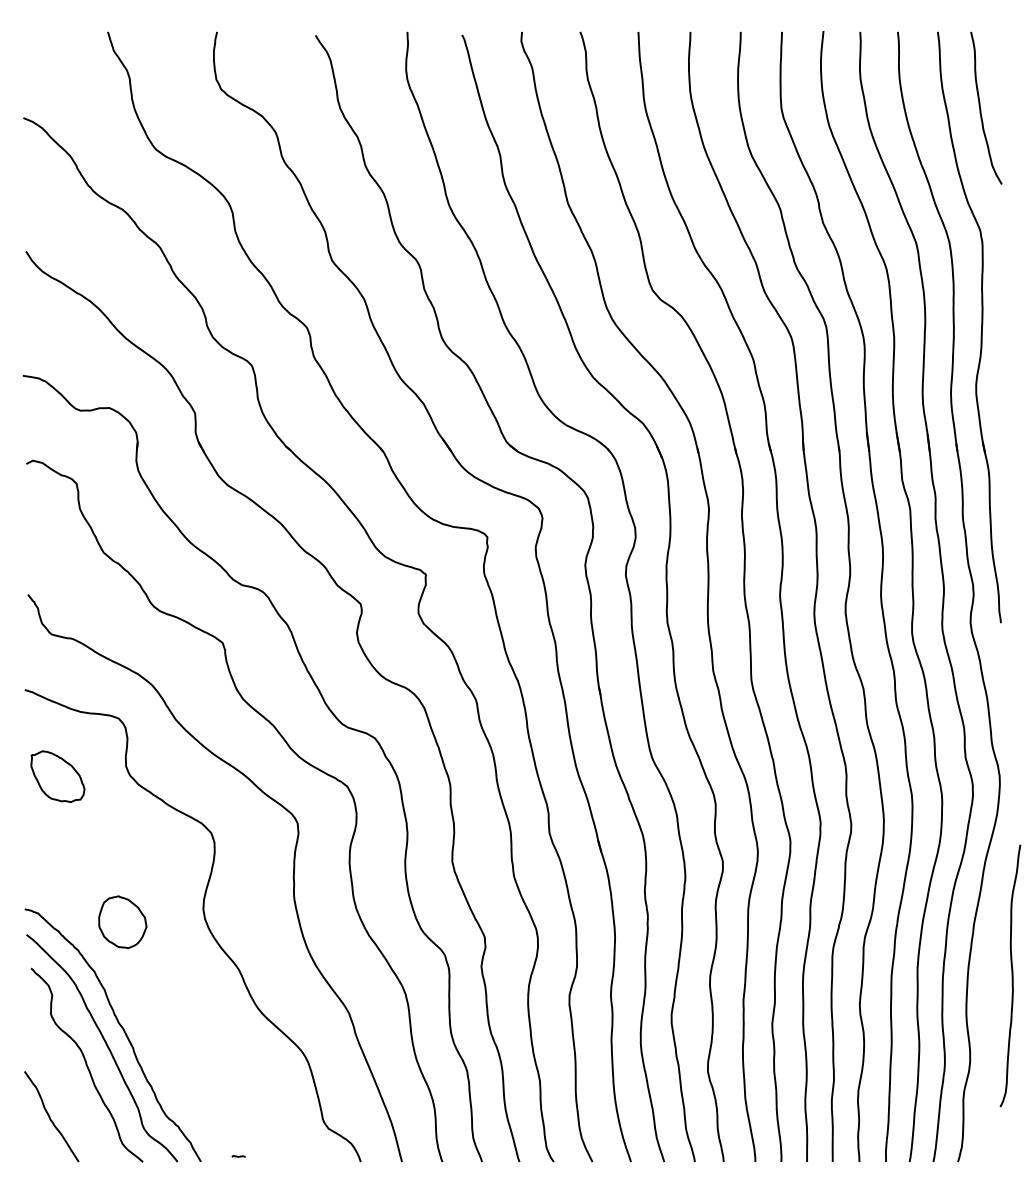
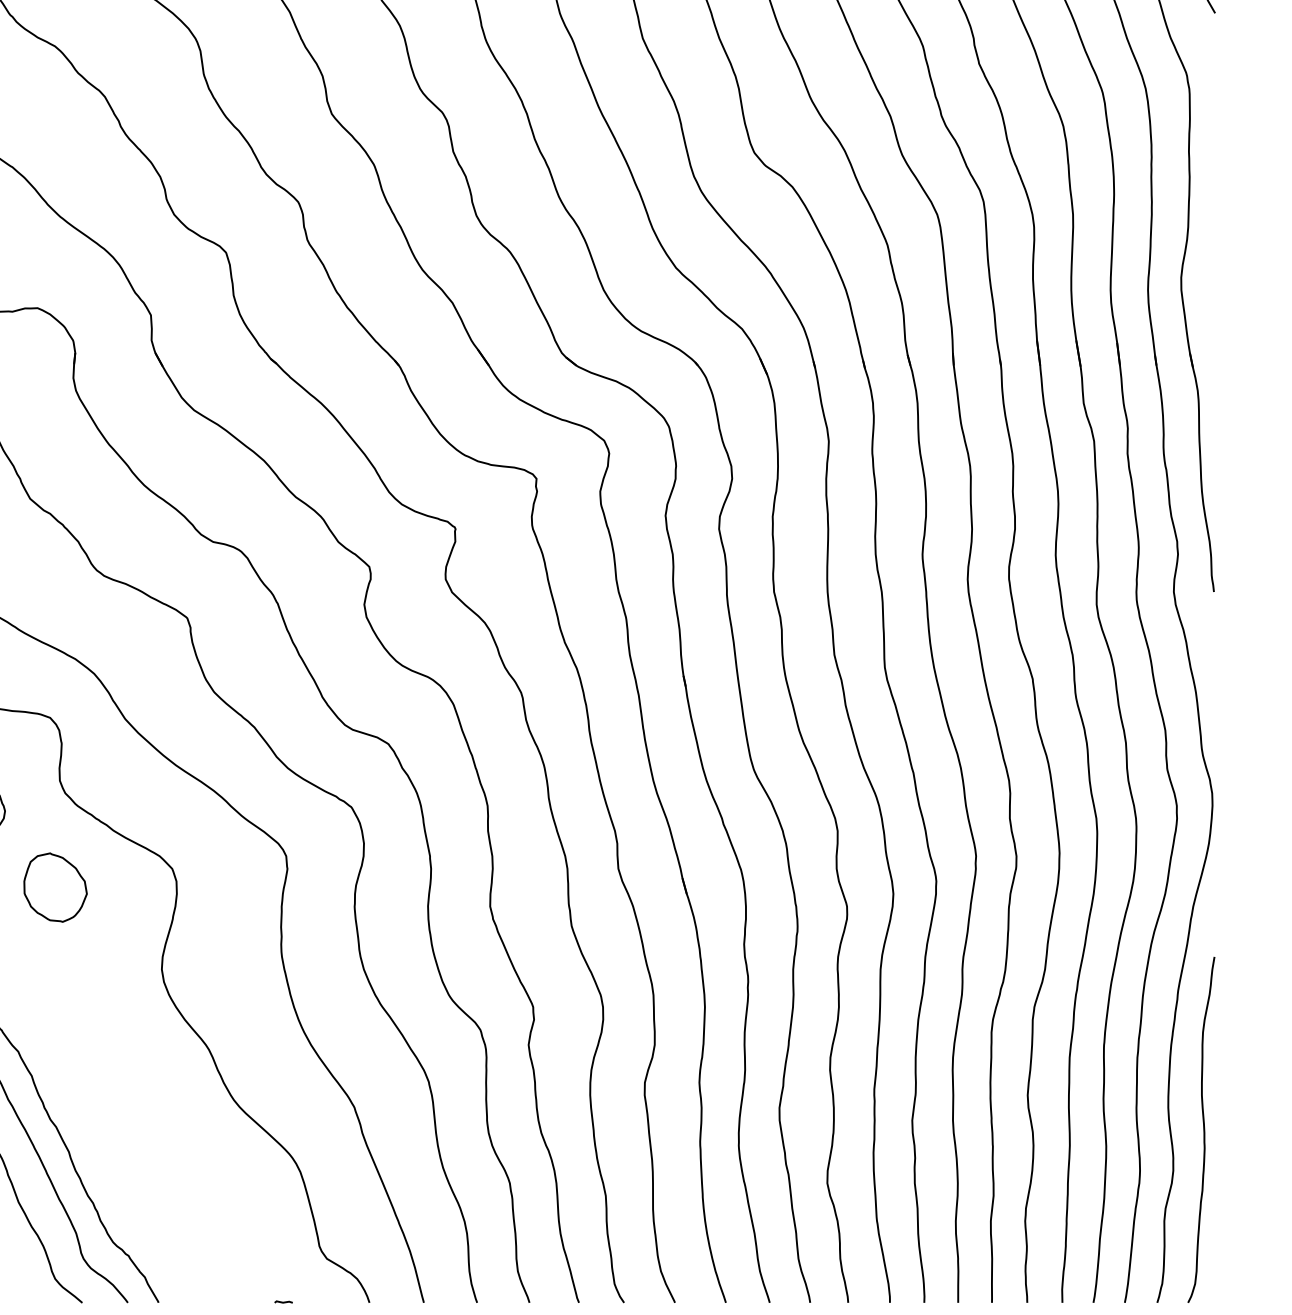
part: (122, 922) -> (55, 887), moved
curve: (1011, 975) -> (1202, 1129), moved
line: (238, 1156) -> (283, 1302), moved

